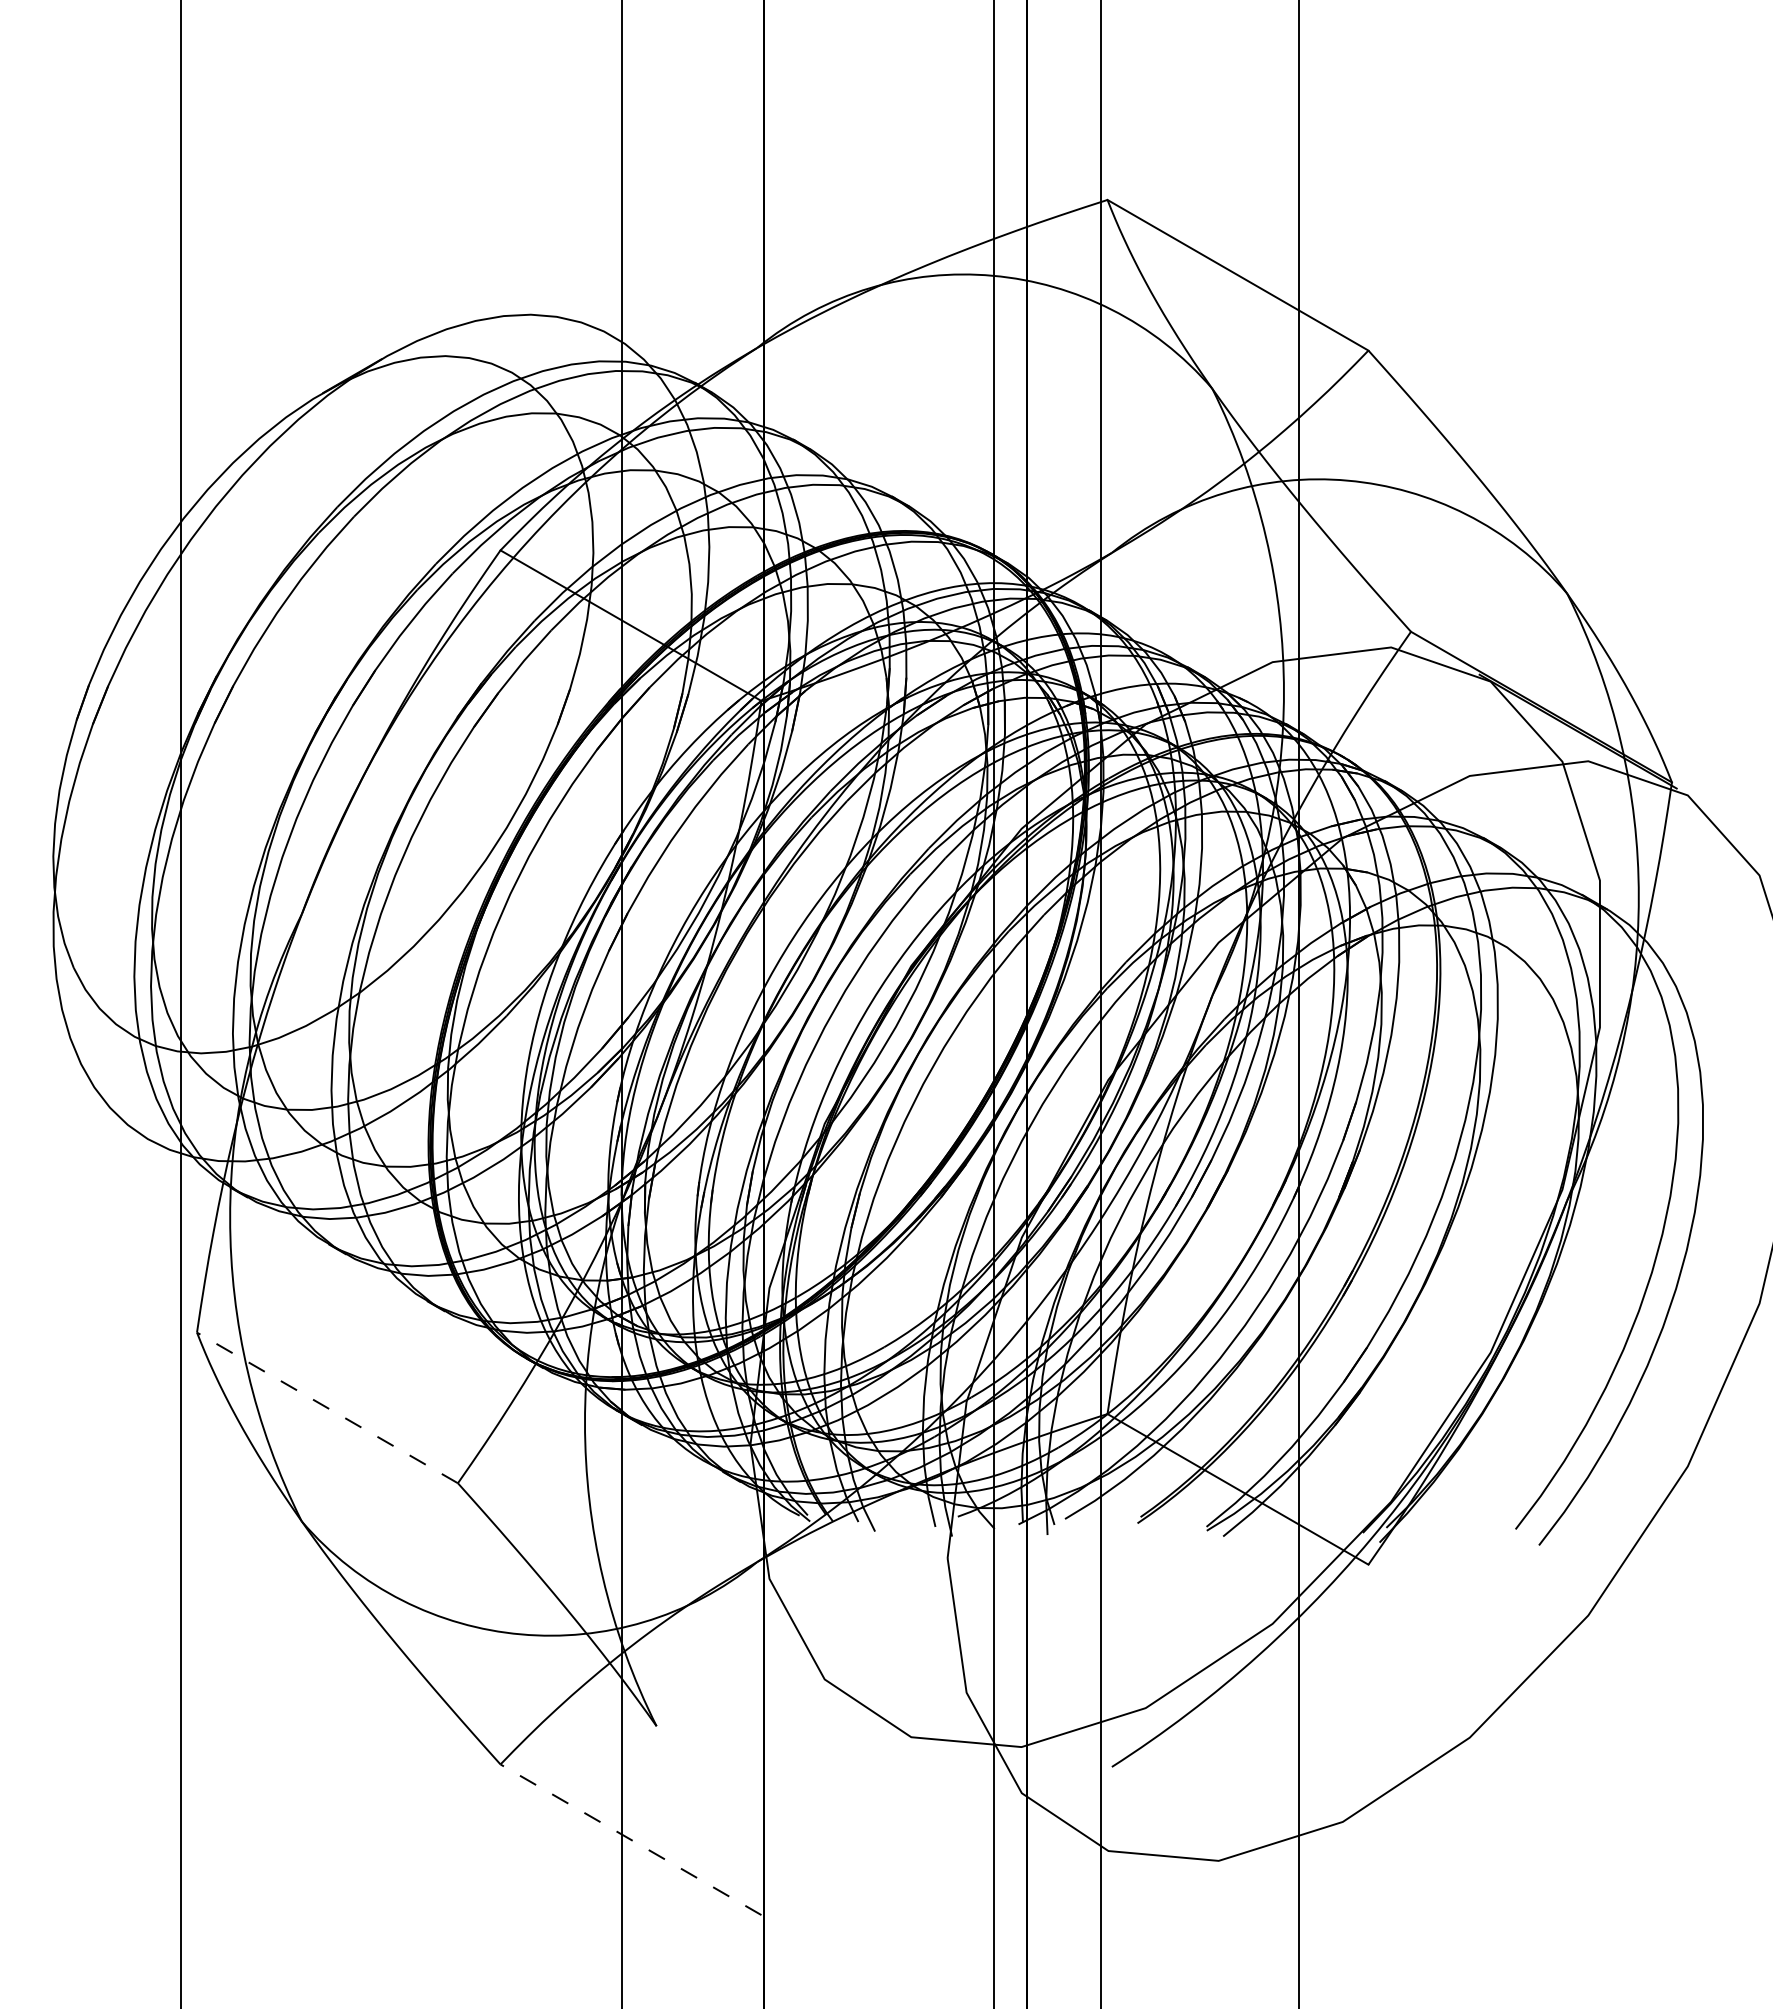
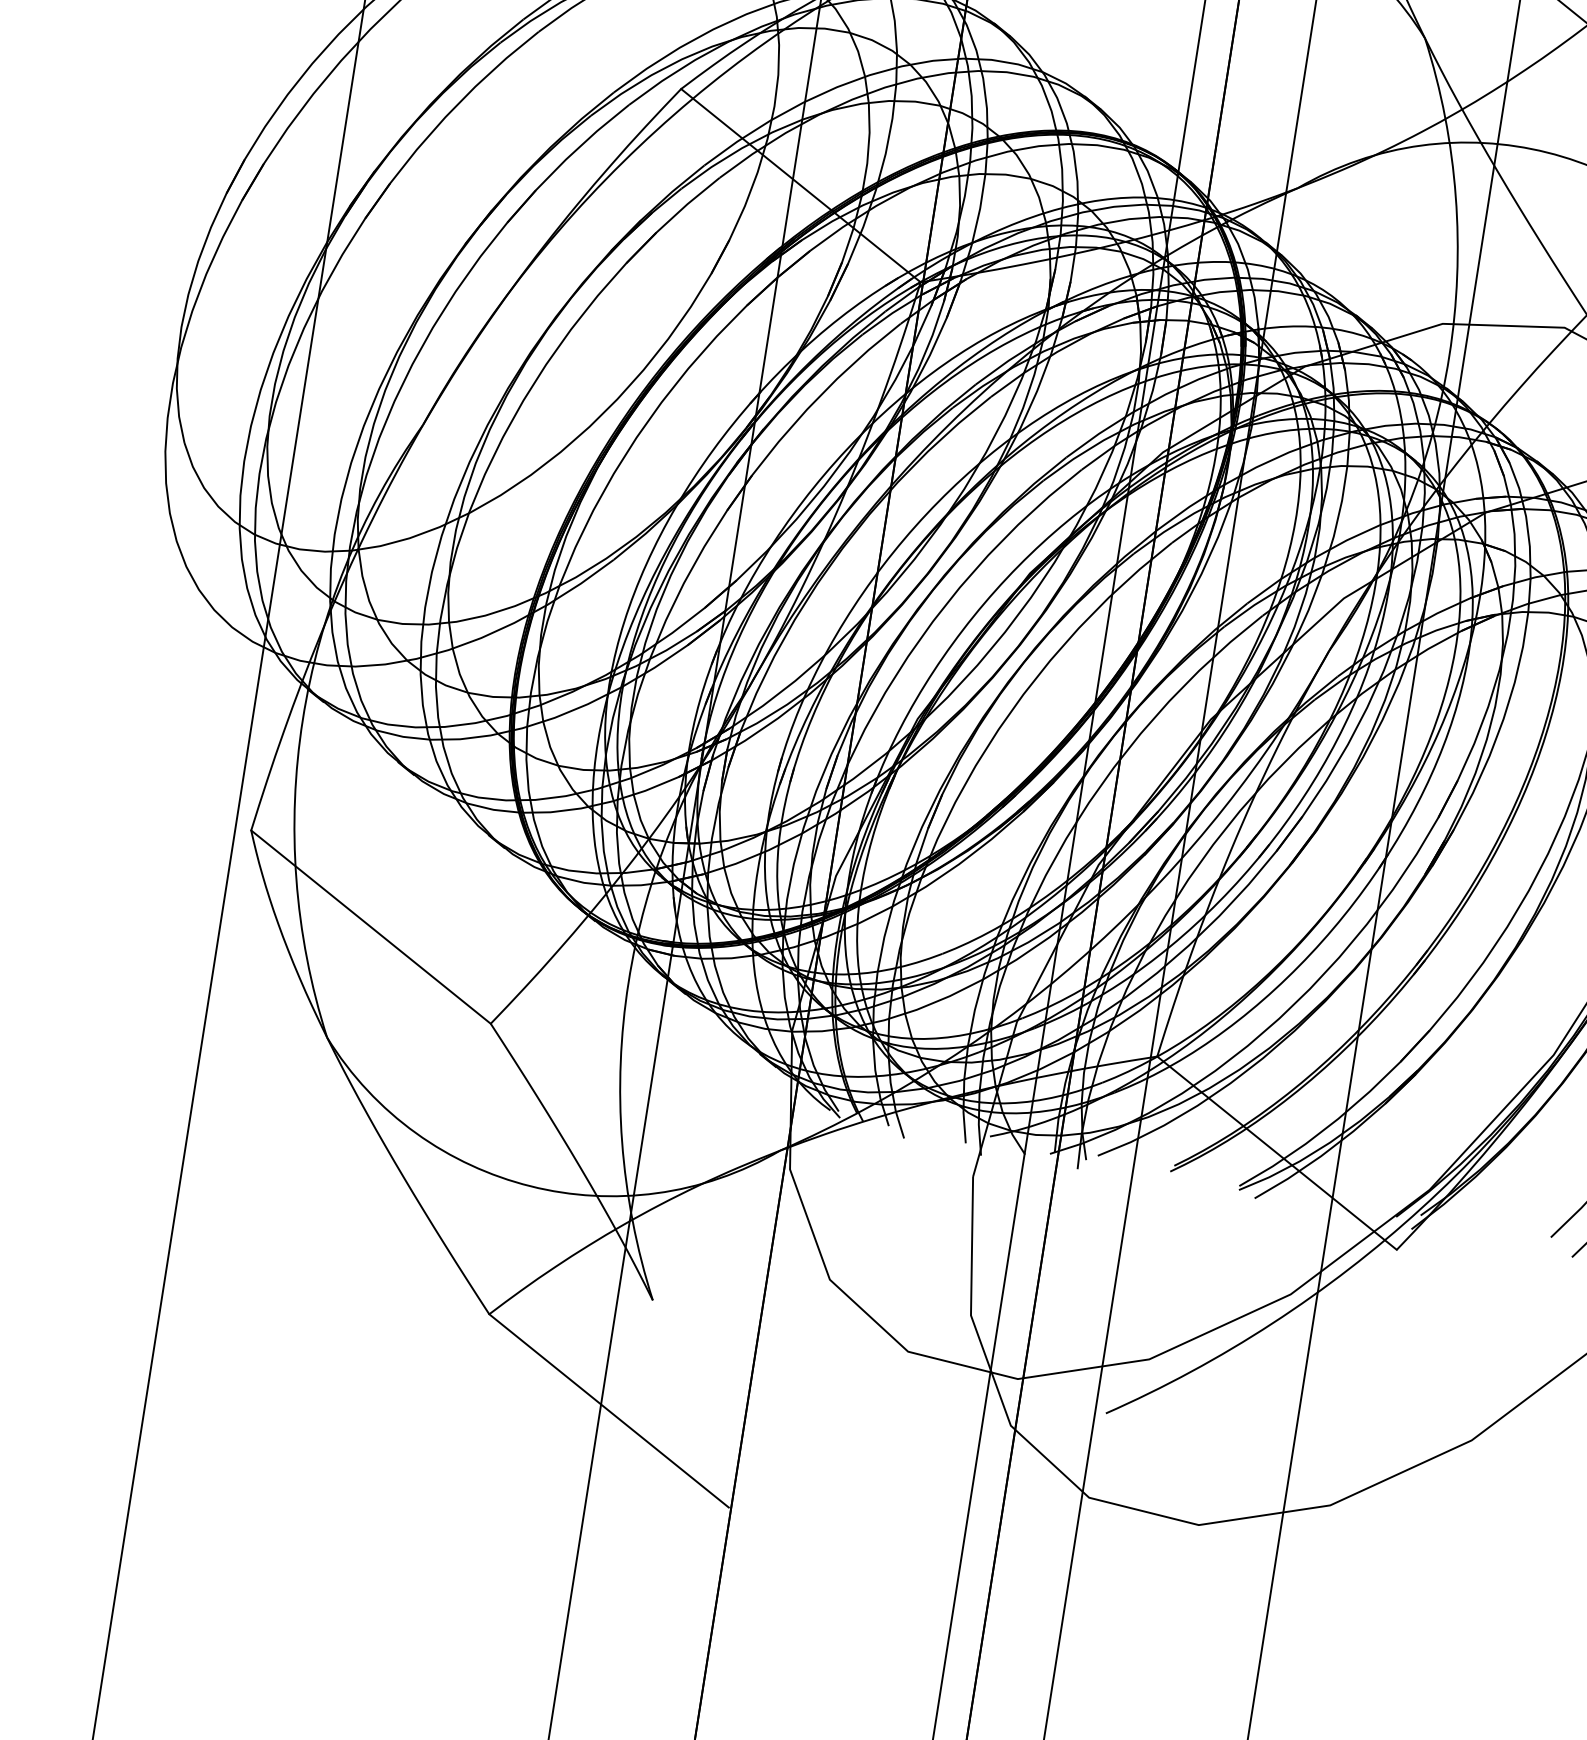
line: (327, 1407) -> (371, 926), dashed -> solid
line: (630, 1839) -> (608, 1410), dashed -> solid

